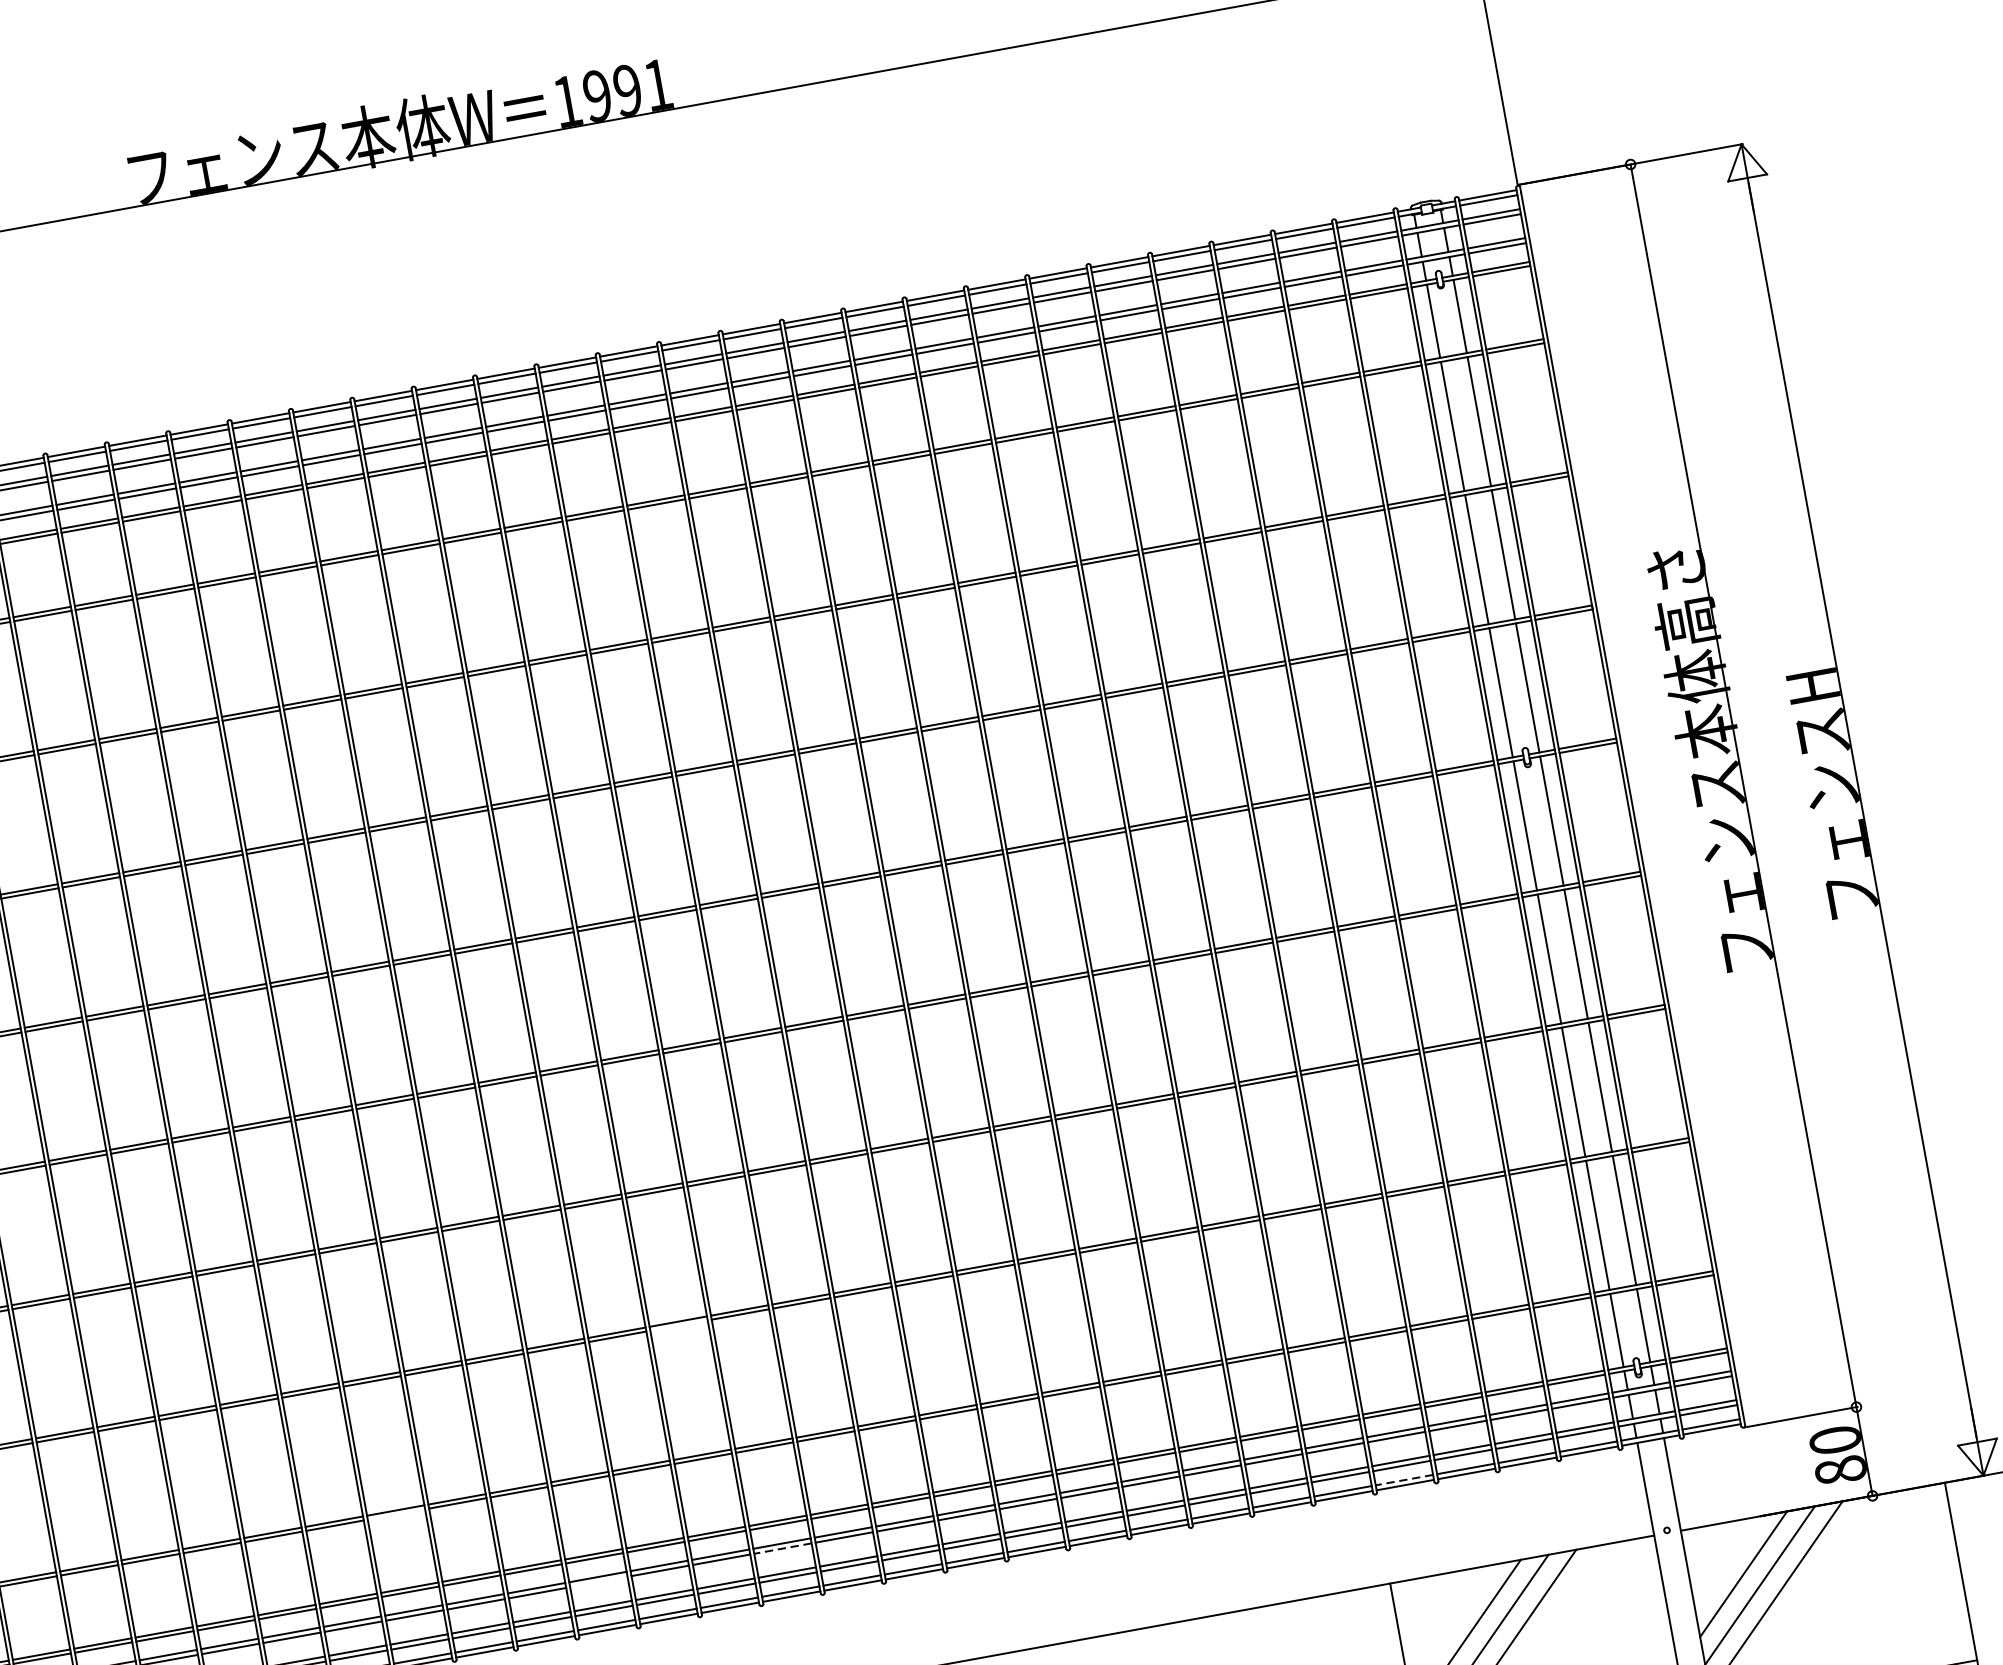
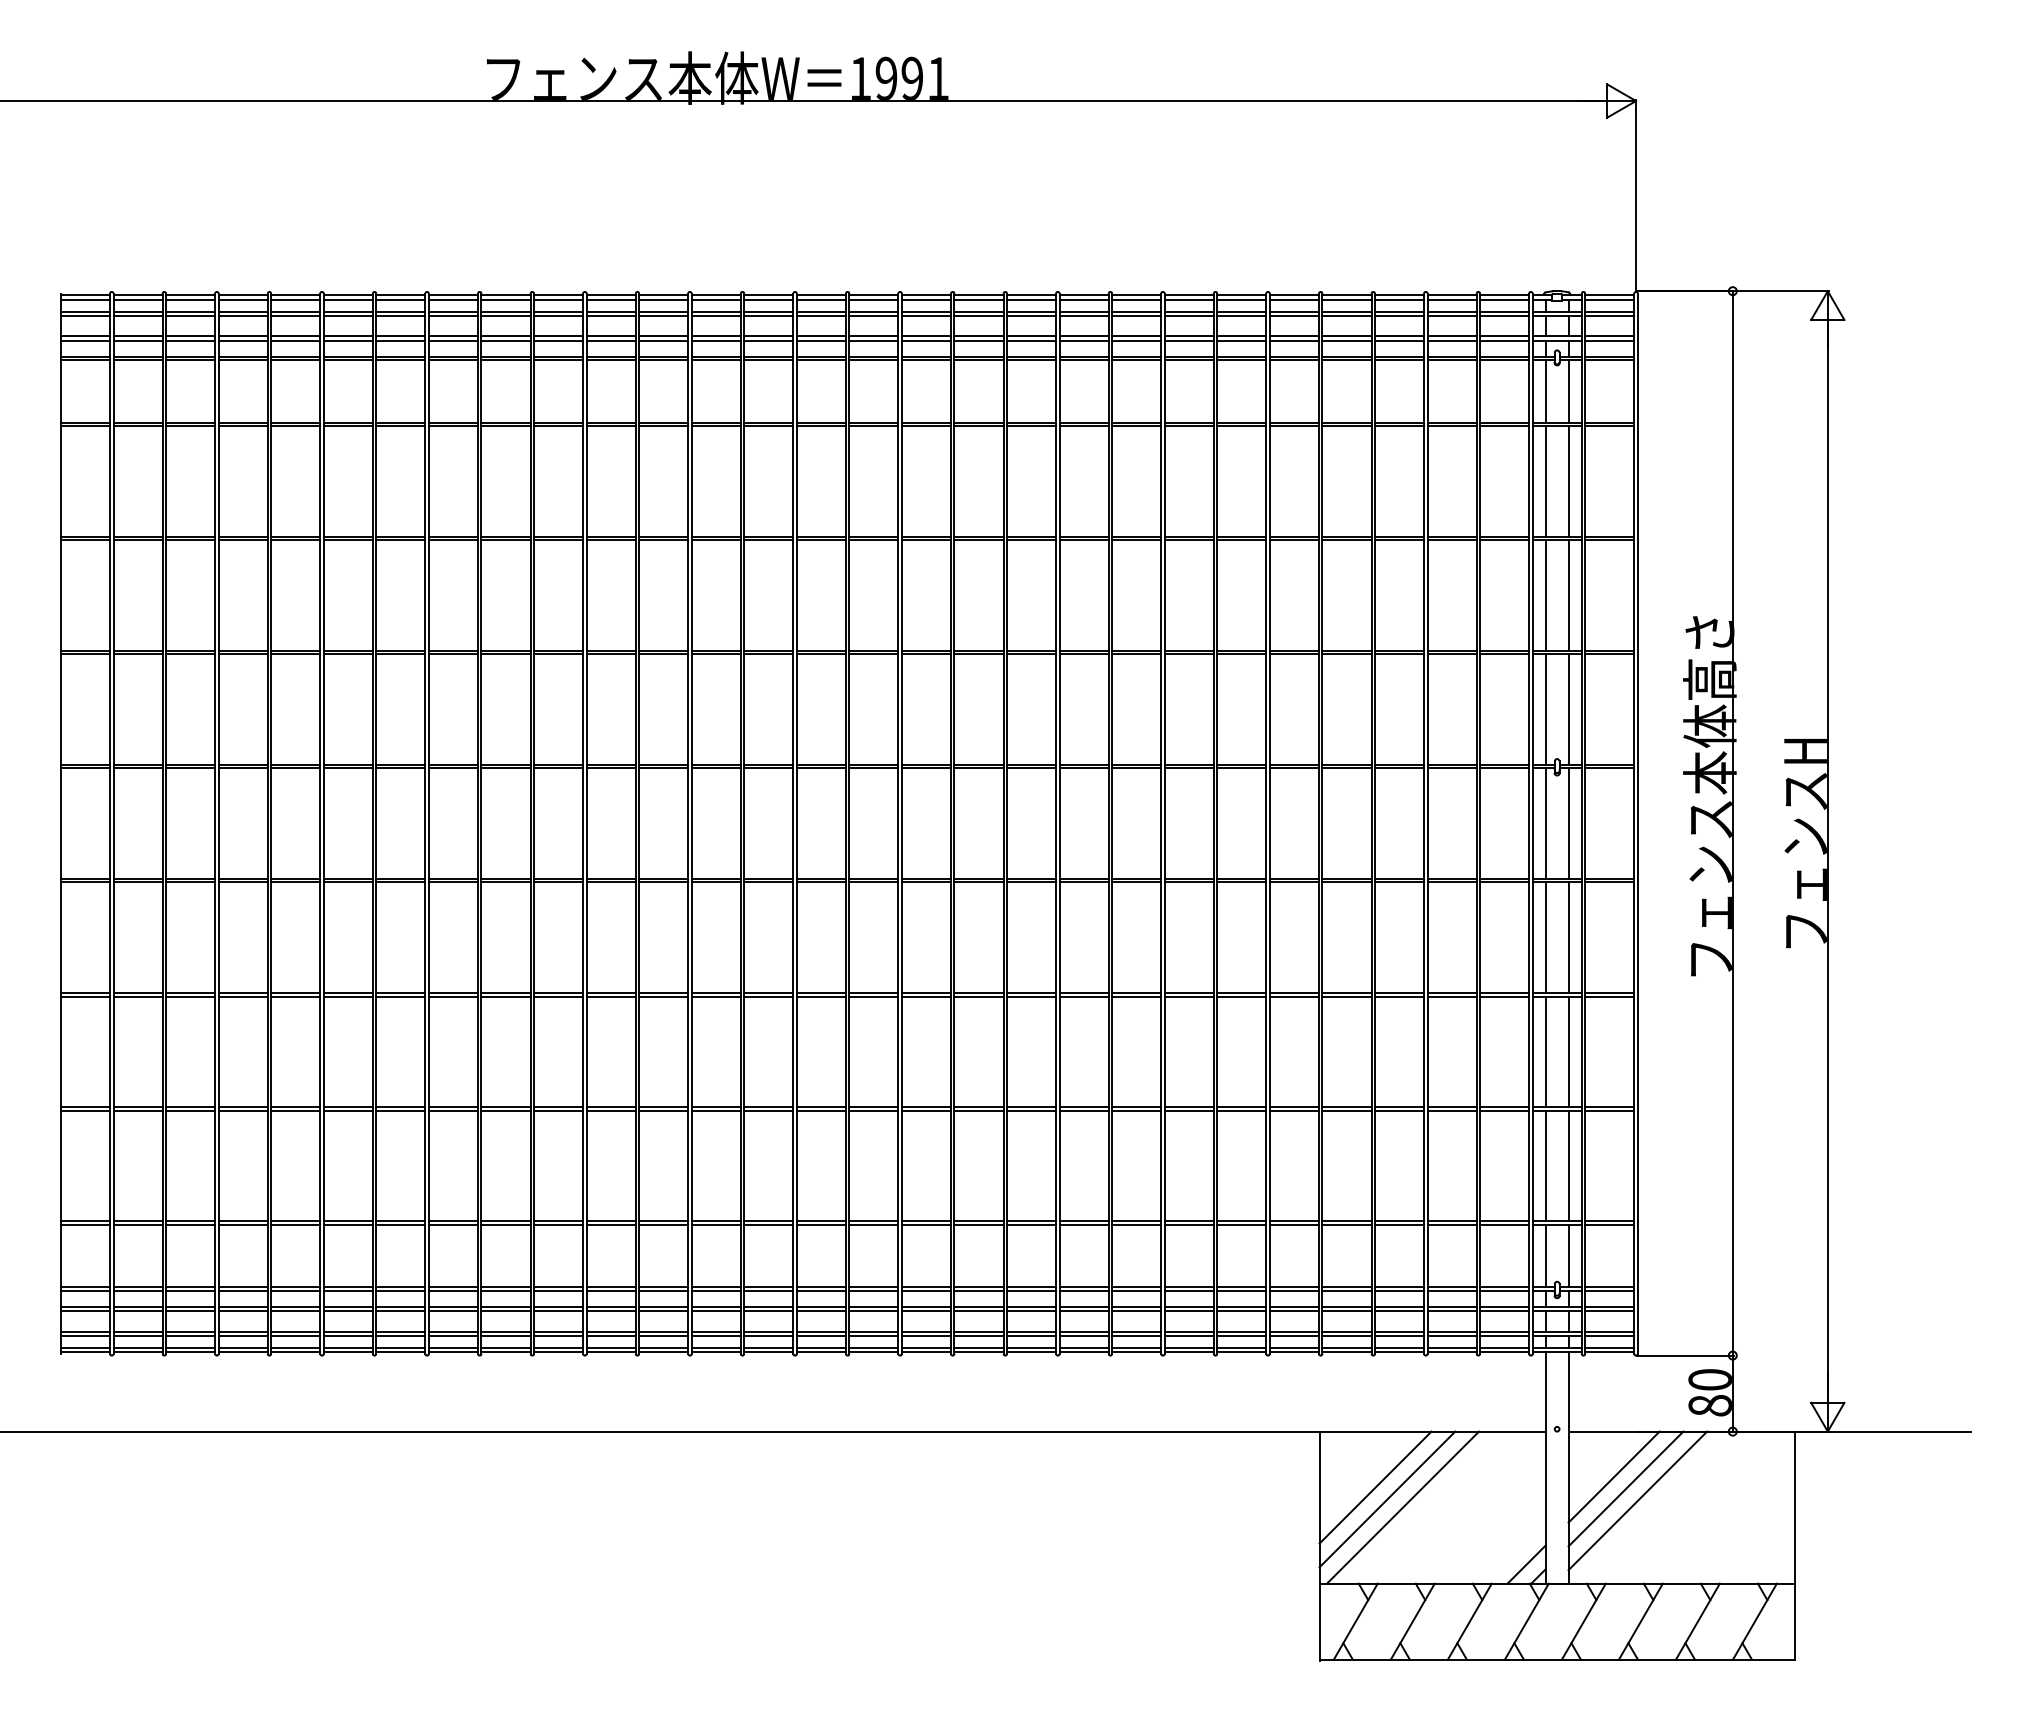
line: (678, 1325) -> (768, 1110), added
line: (1404, 1479) -> (1347, 1347), dashed -> solid
line: (395, 1514) -> (505, 1224), added
line: (783, 1549) -> (821, 1311), dashed -> solid
line: (598, 1582) -> (663, 1311), added

